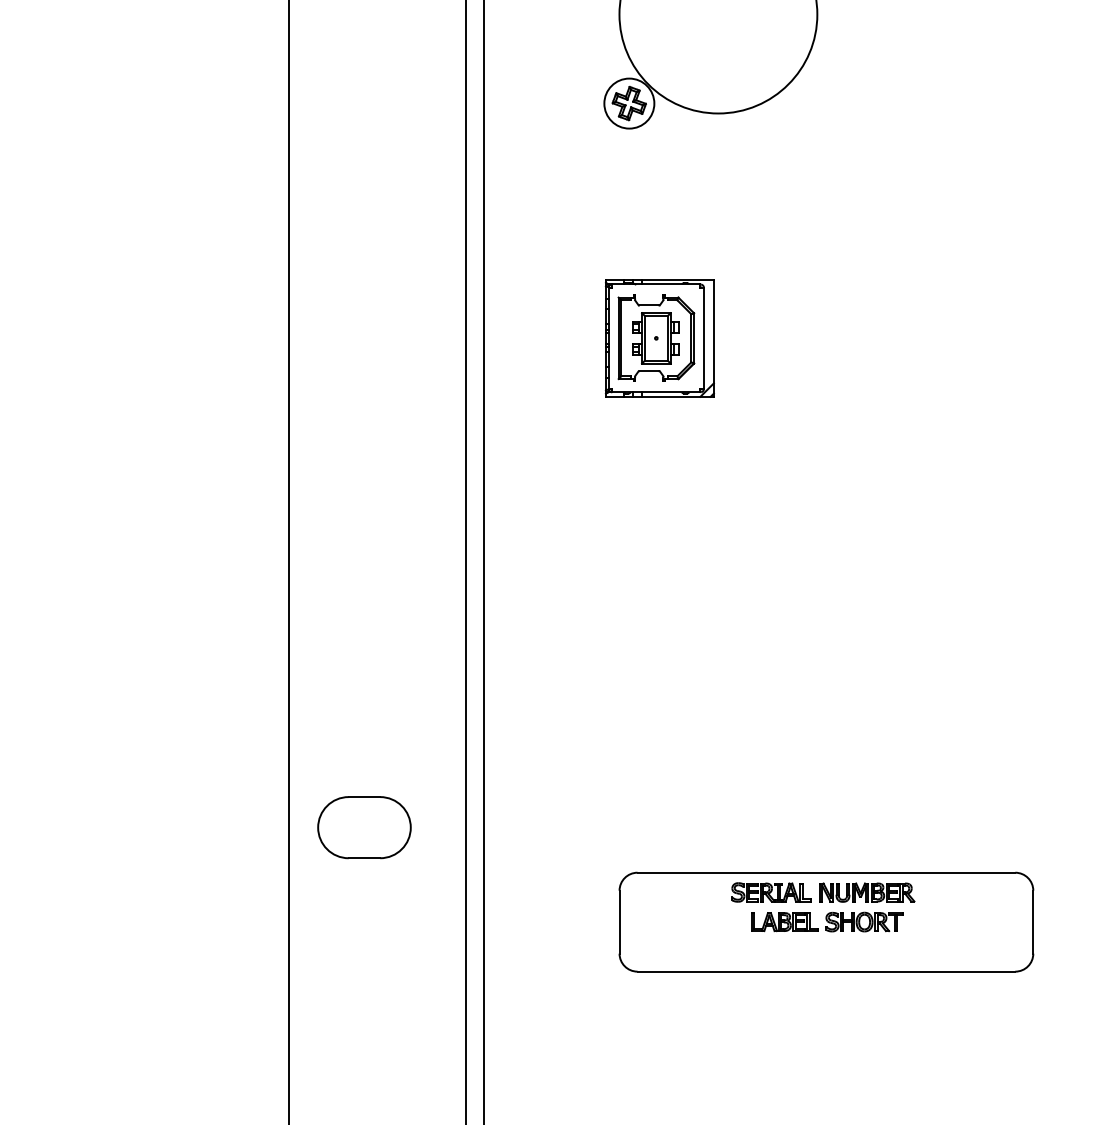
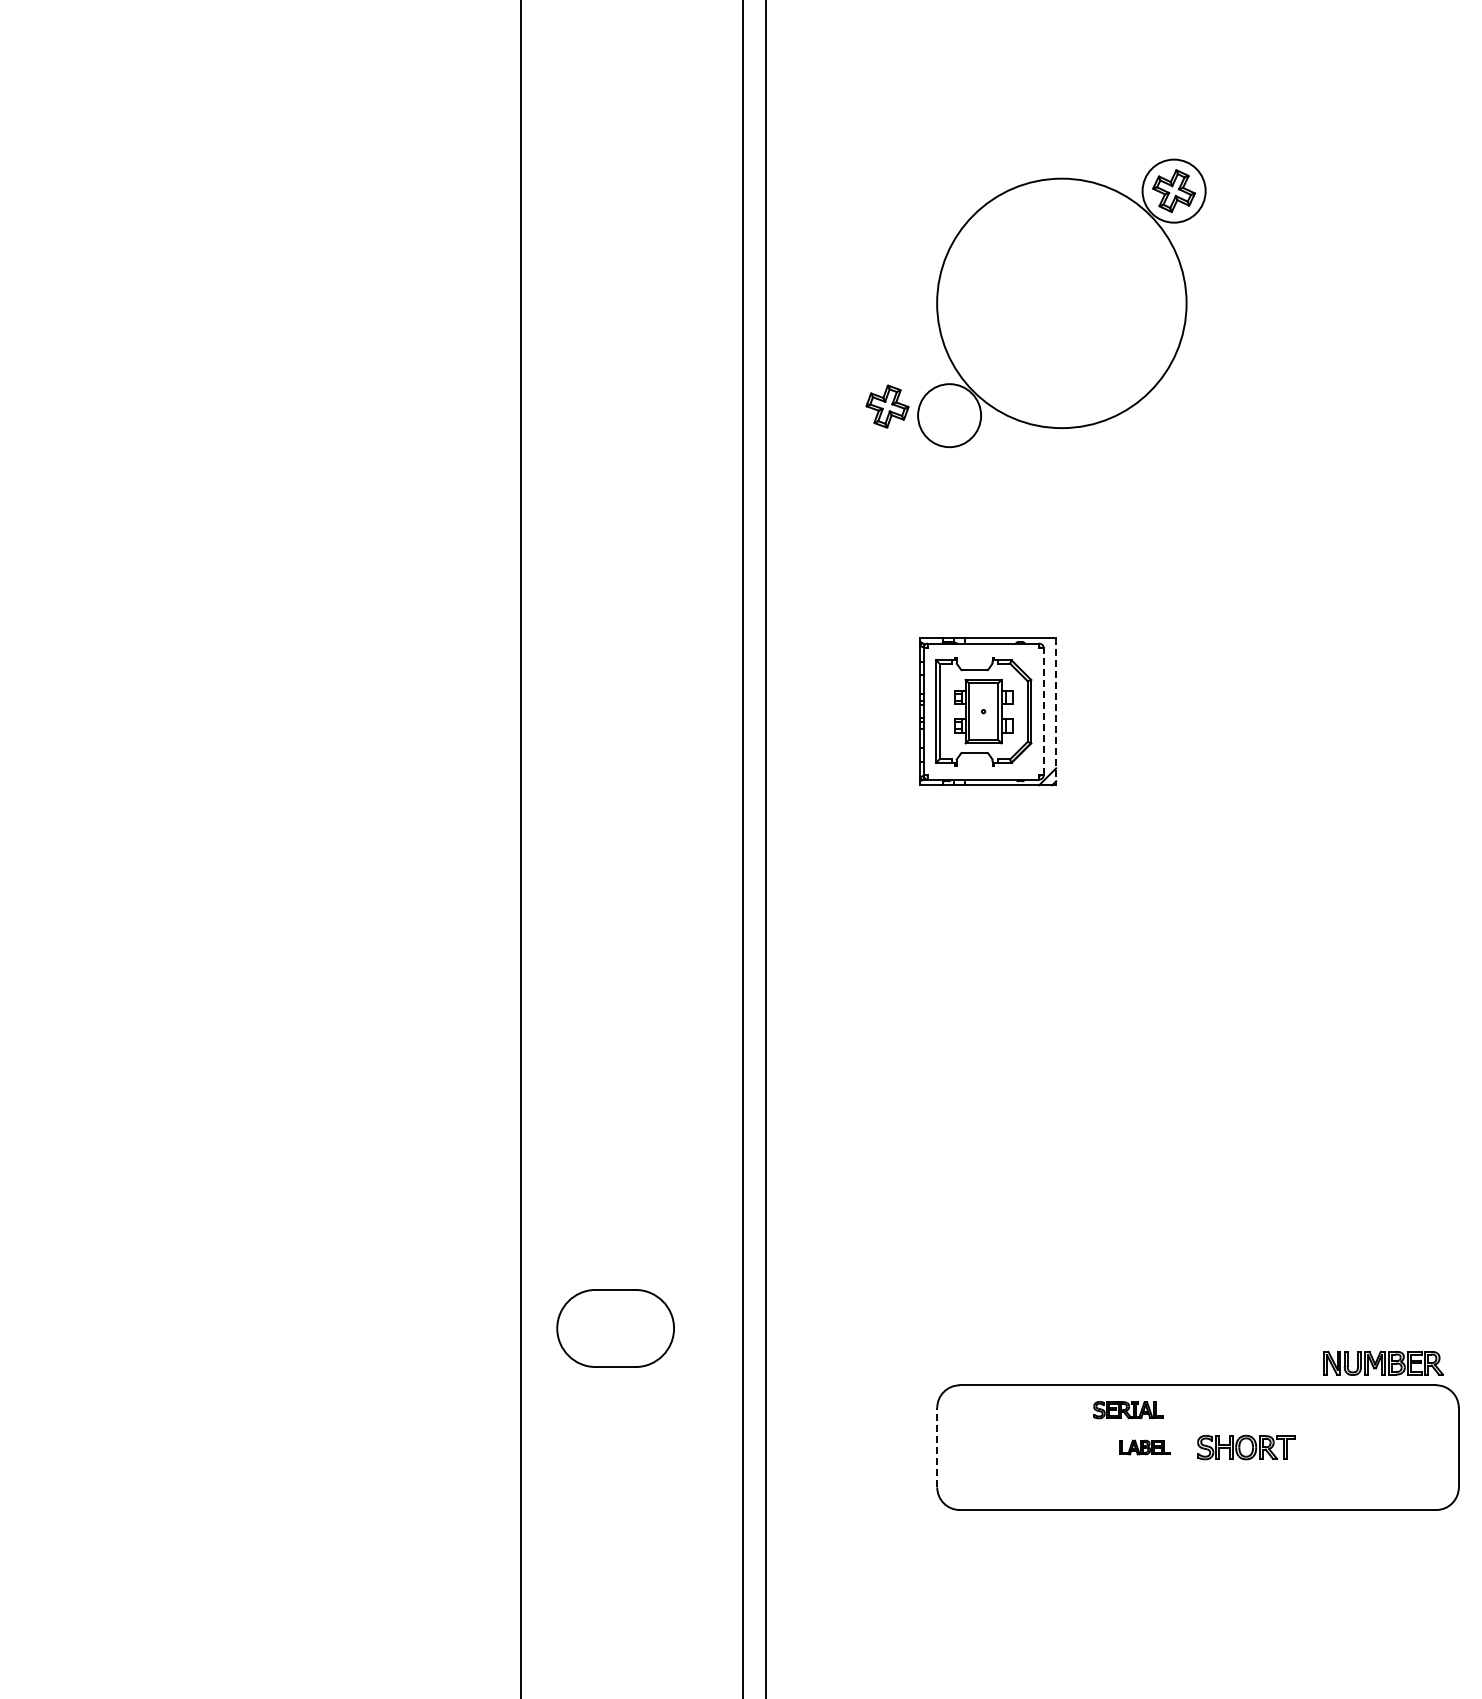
part: (629, 103) -> (887, 406), moved
line: (703, 338) -> (1043, 711), solid -> dashed
line: (714, 338) -> (1056, 711), solid -> dashed
part: (771, 891) -> (1128, 1409), size x0.7
part: (867, 891) -> (1383, 1362), moved
line: (619, 922) -> (937, 1447), solid -> dashed
part: (784, 922) -> (1145, 1447), size x0.6

